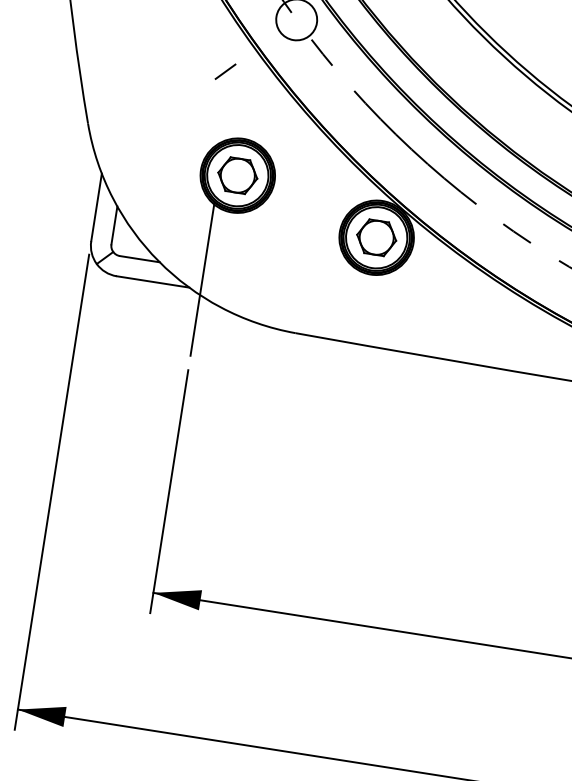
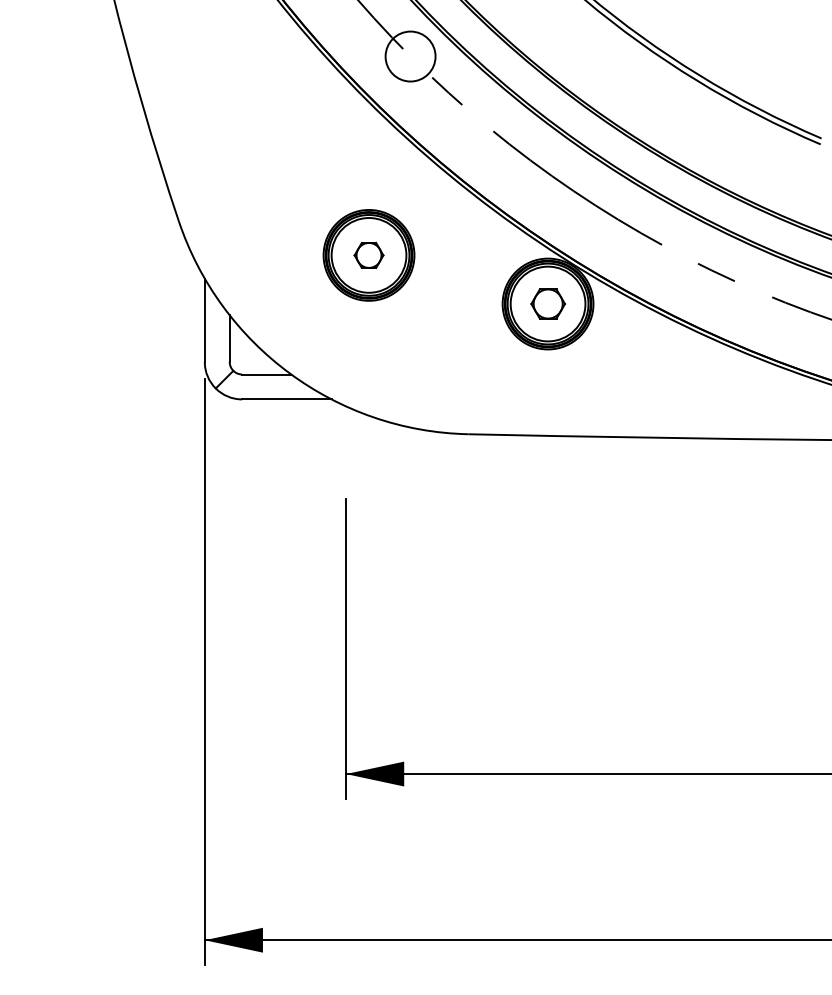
line: (225, 71) -> (334, 132), removed
part: (237, 175) -> (368, 255), size x0.6
part: (377, 237) -> (548, 303), size x0.7
line: (202, 279) -> (346, 386), removed

